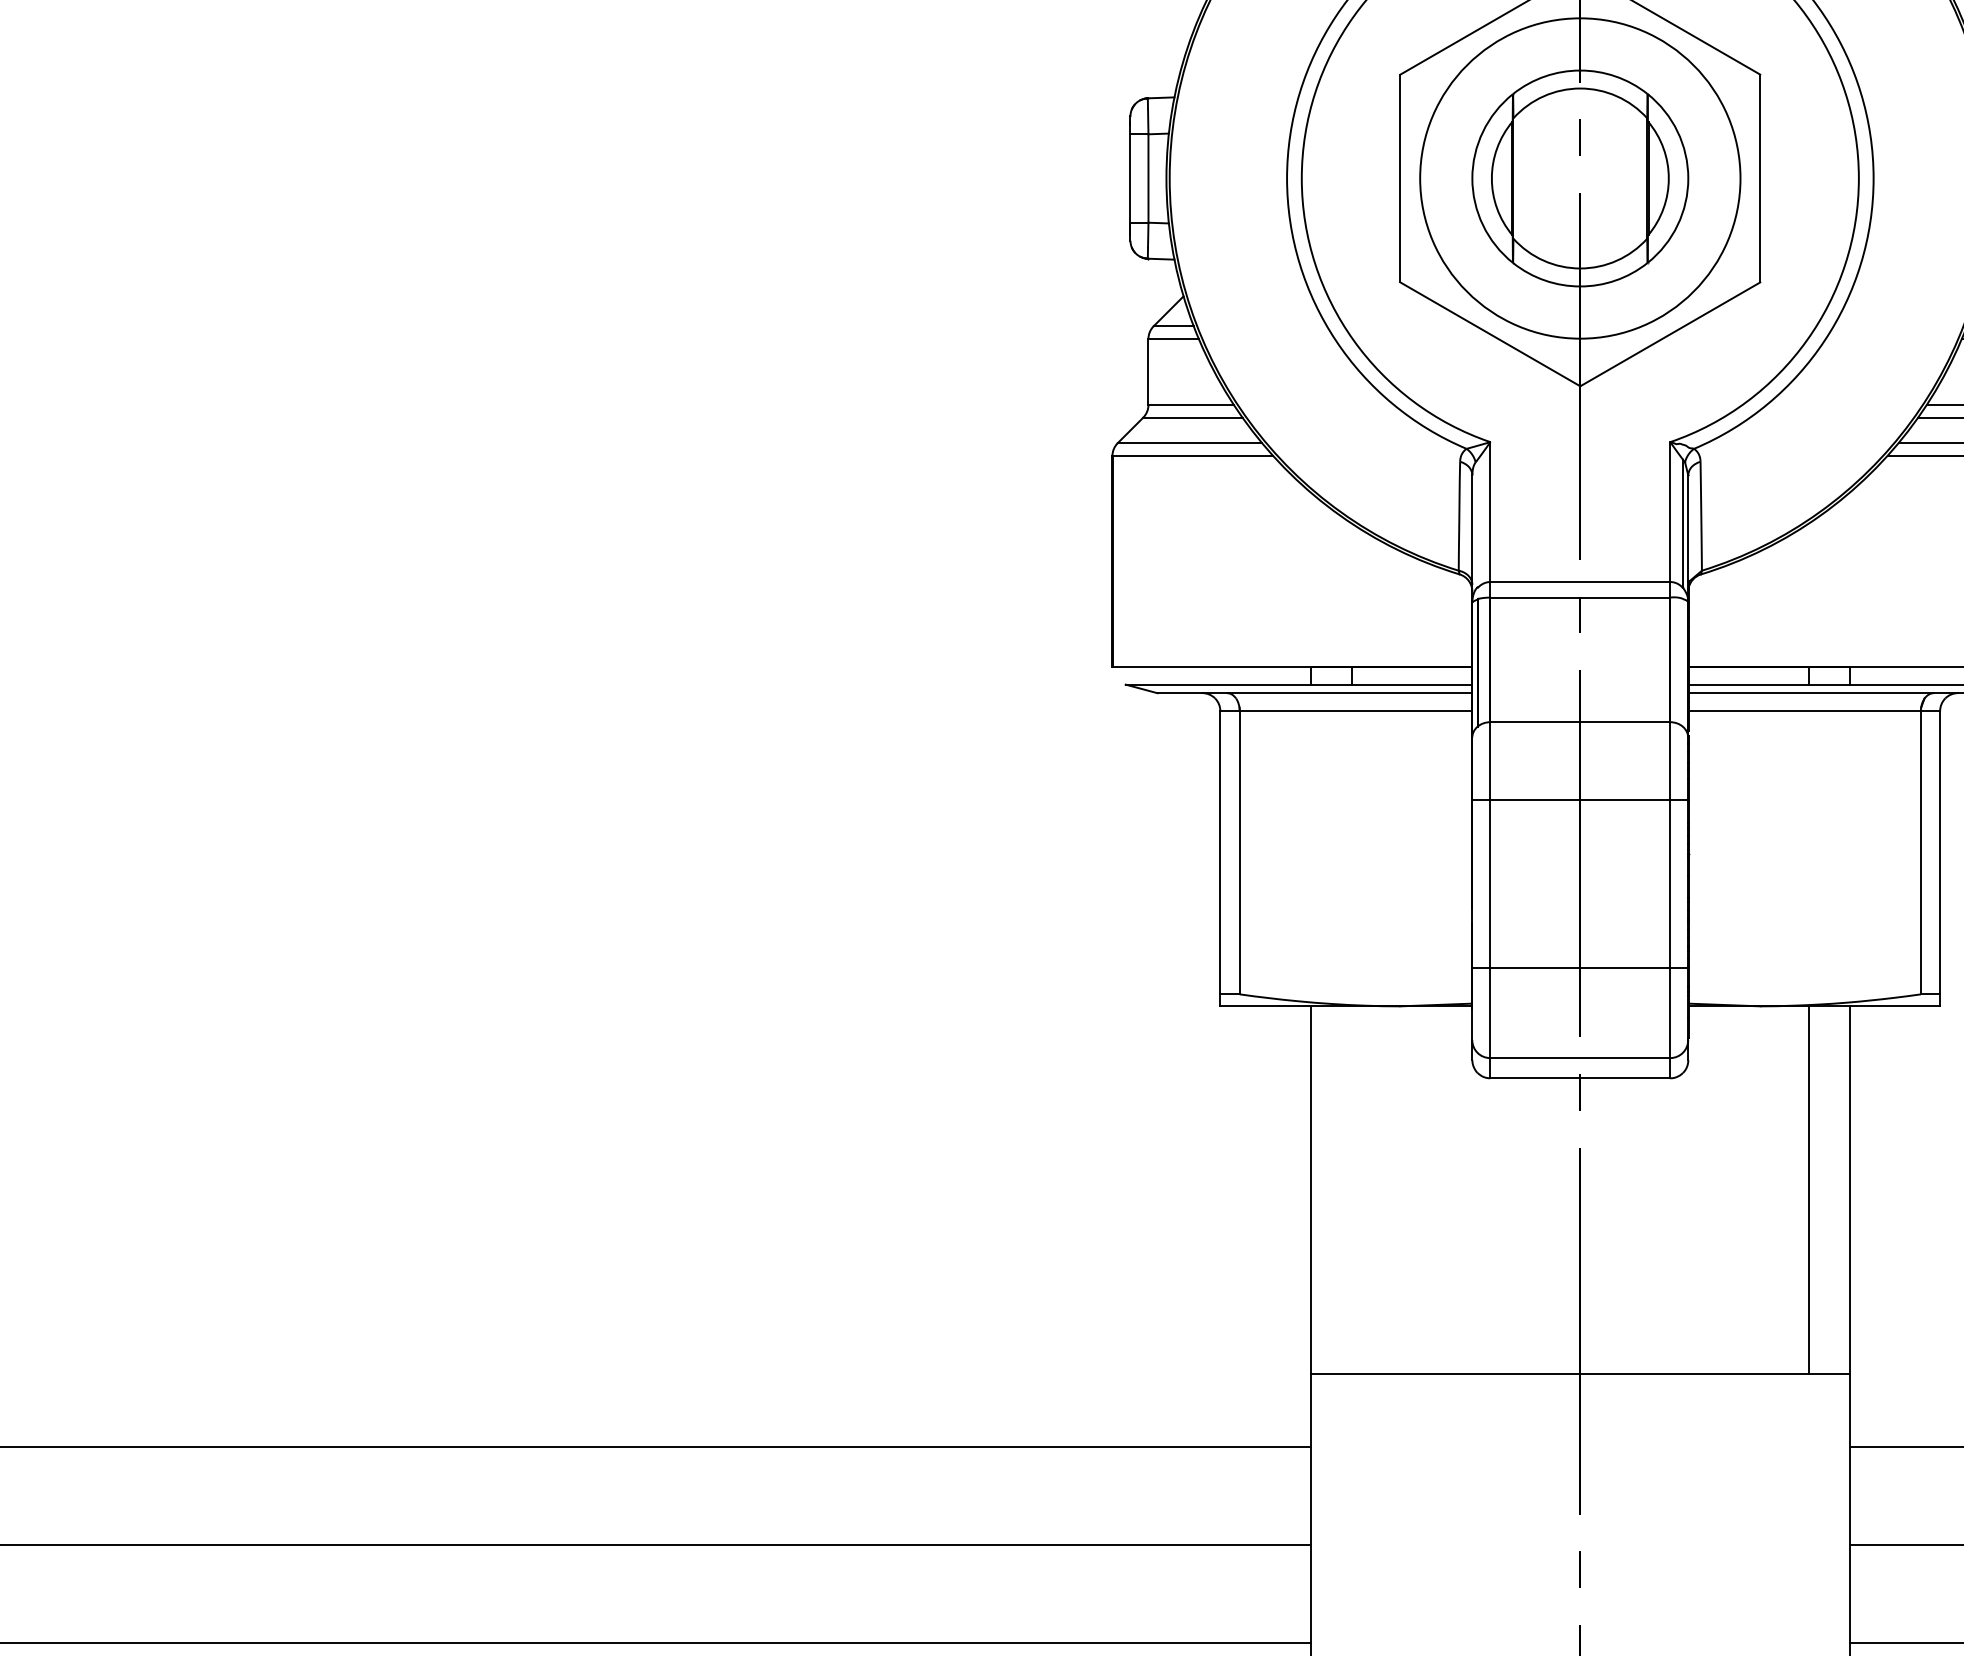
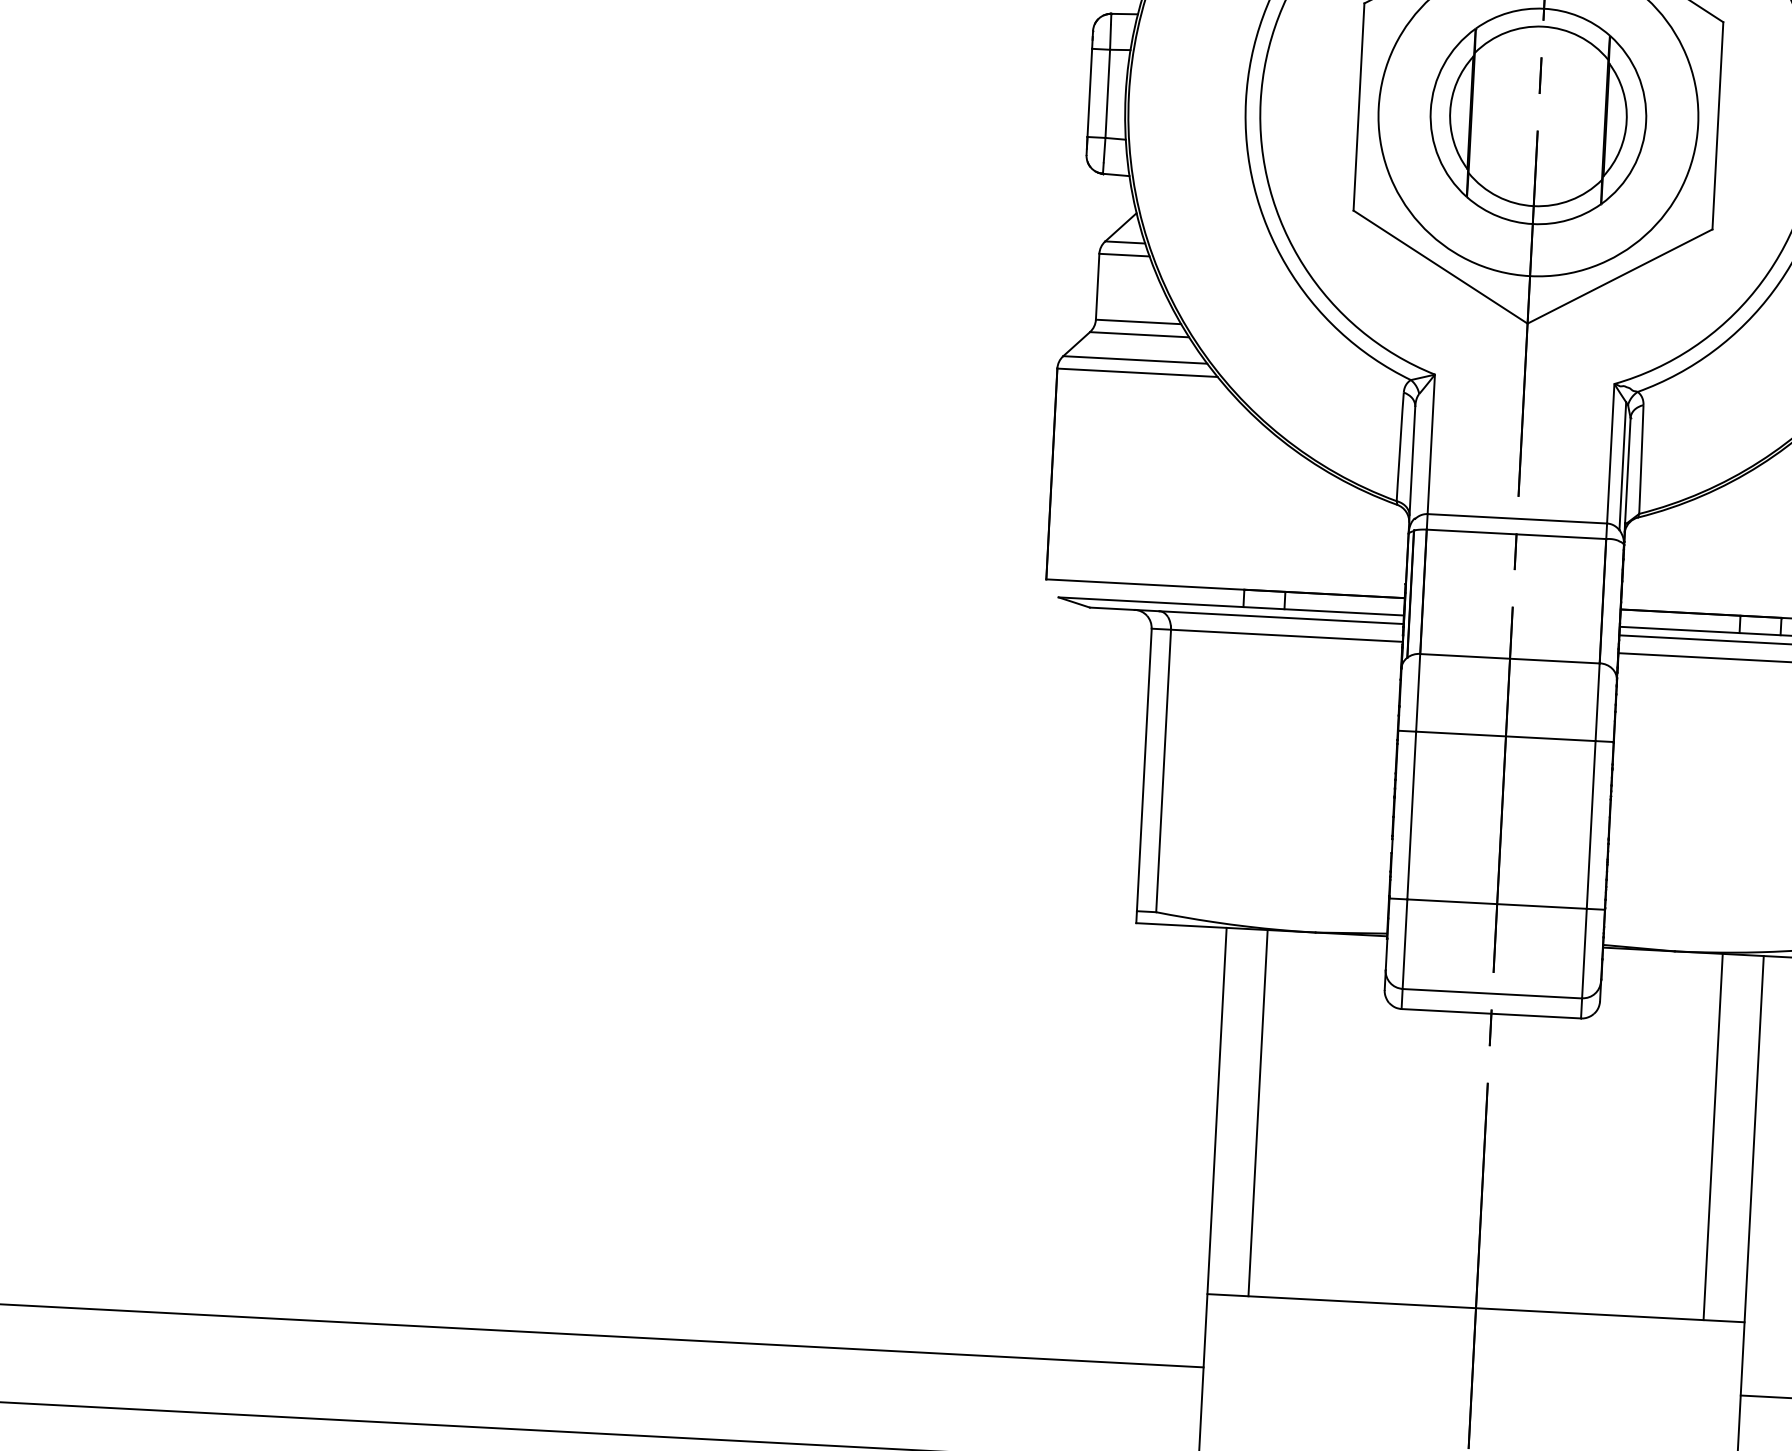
line: (1352, 1189) -> (1258, 1112), added

